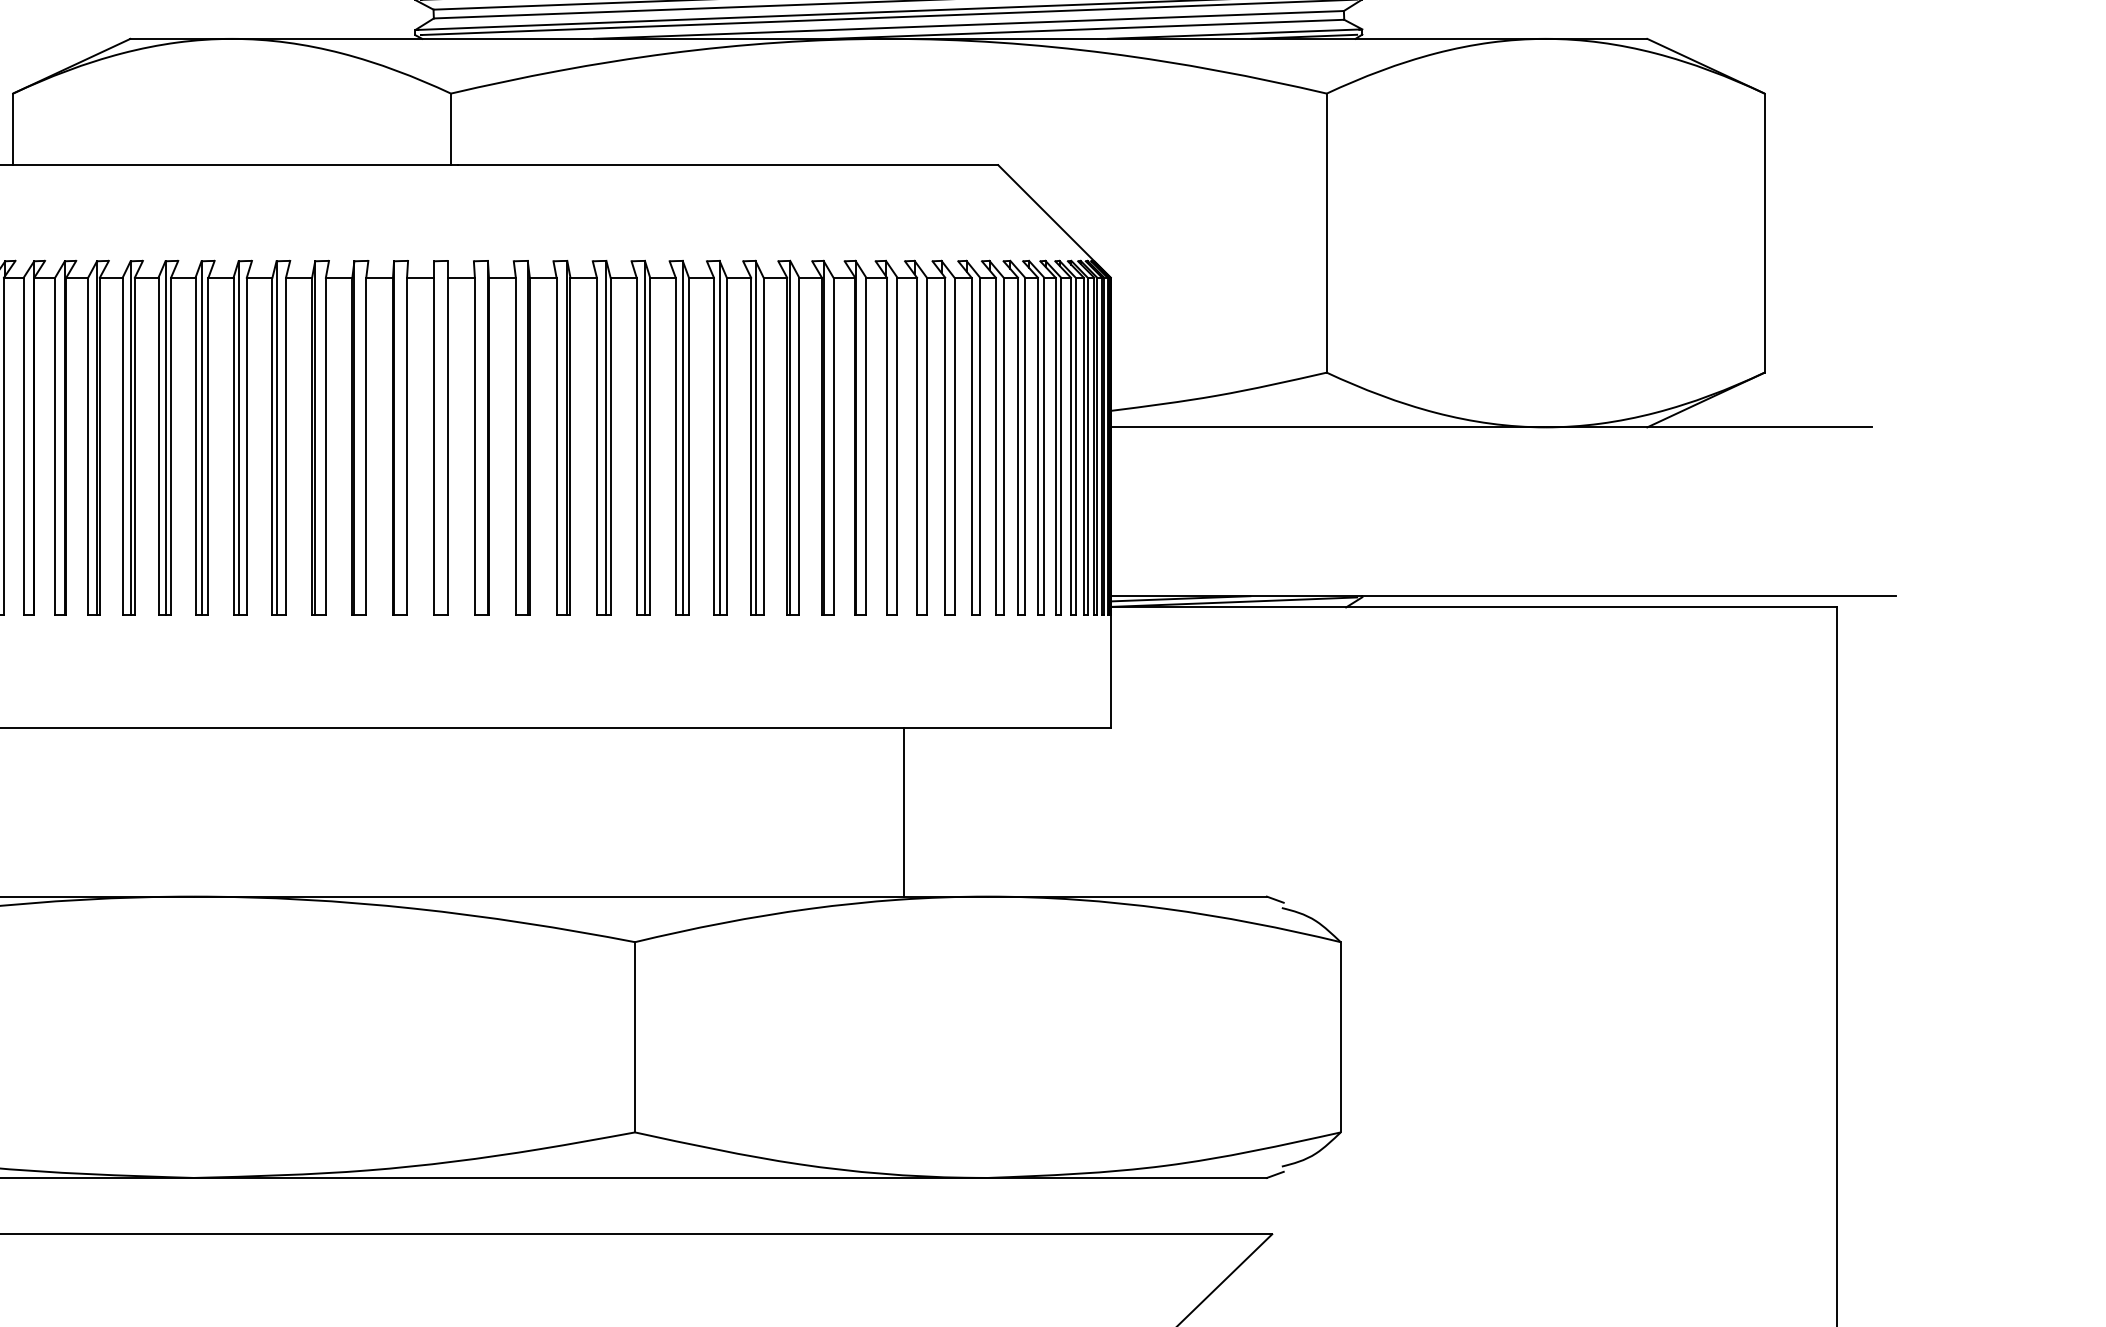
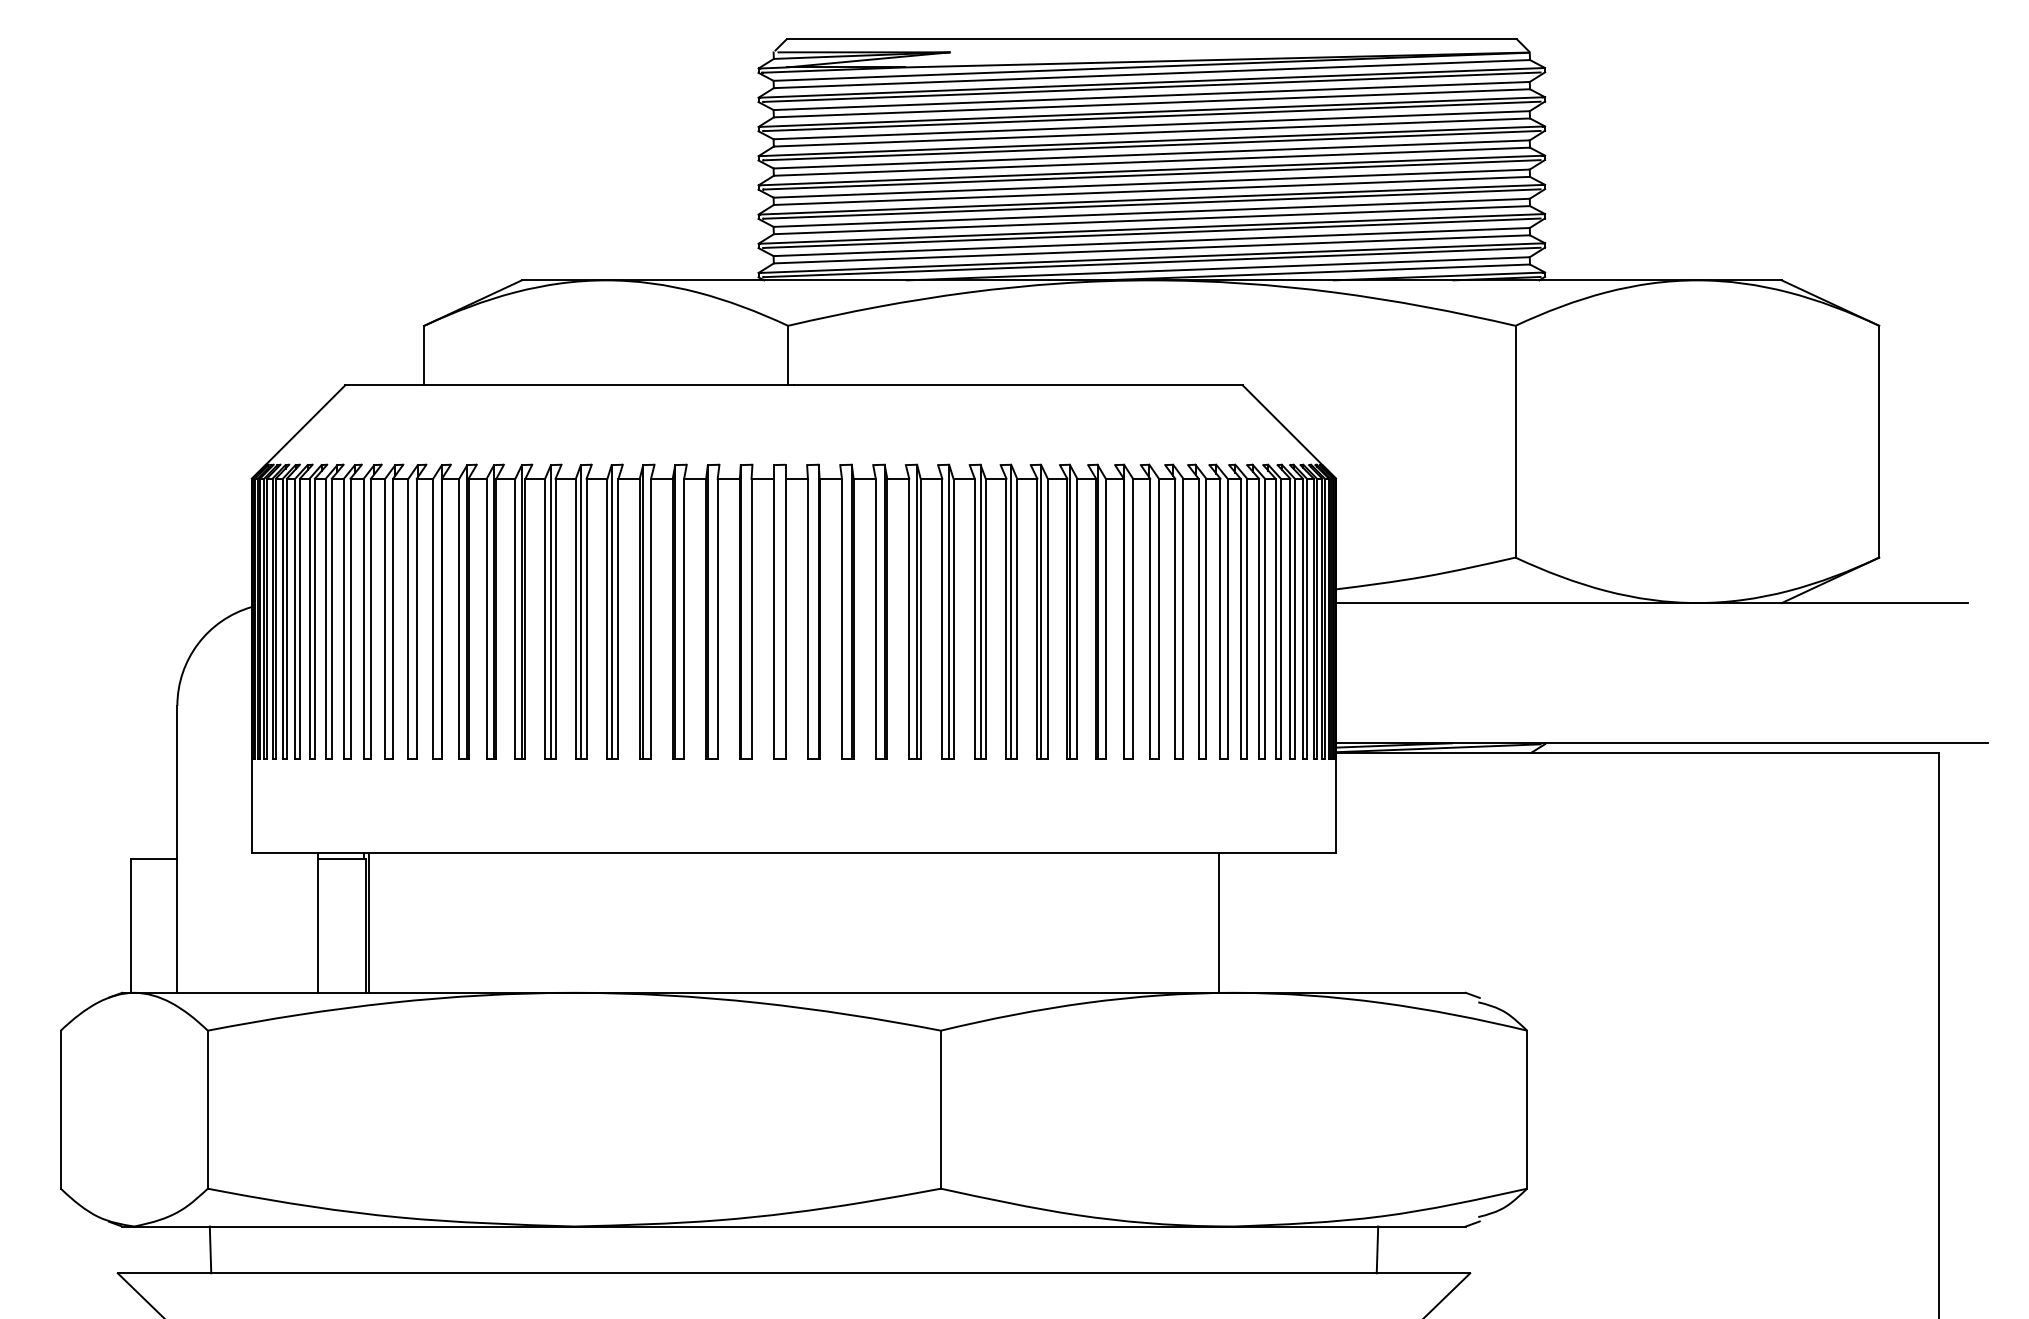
line: (904, 811) -> (1219, 922), moved
line: (1160, 1205) -> (1377, 1249), added

